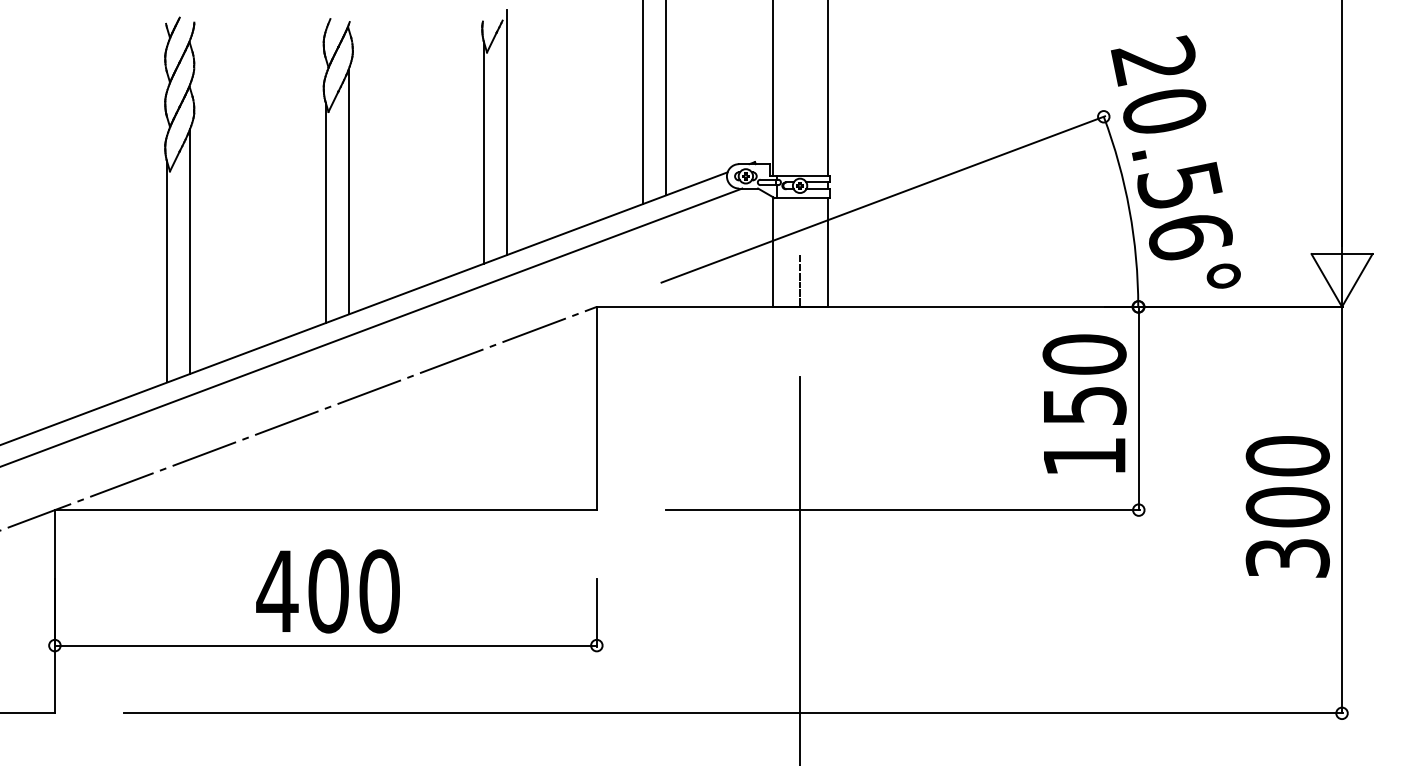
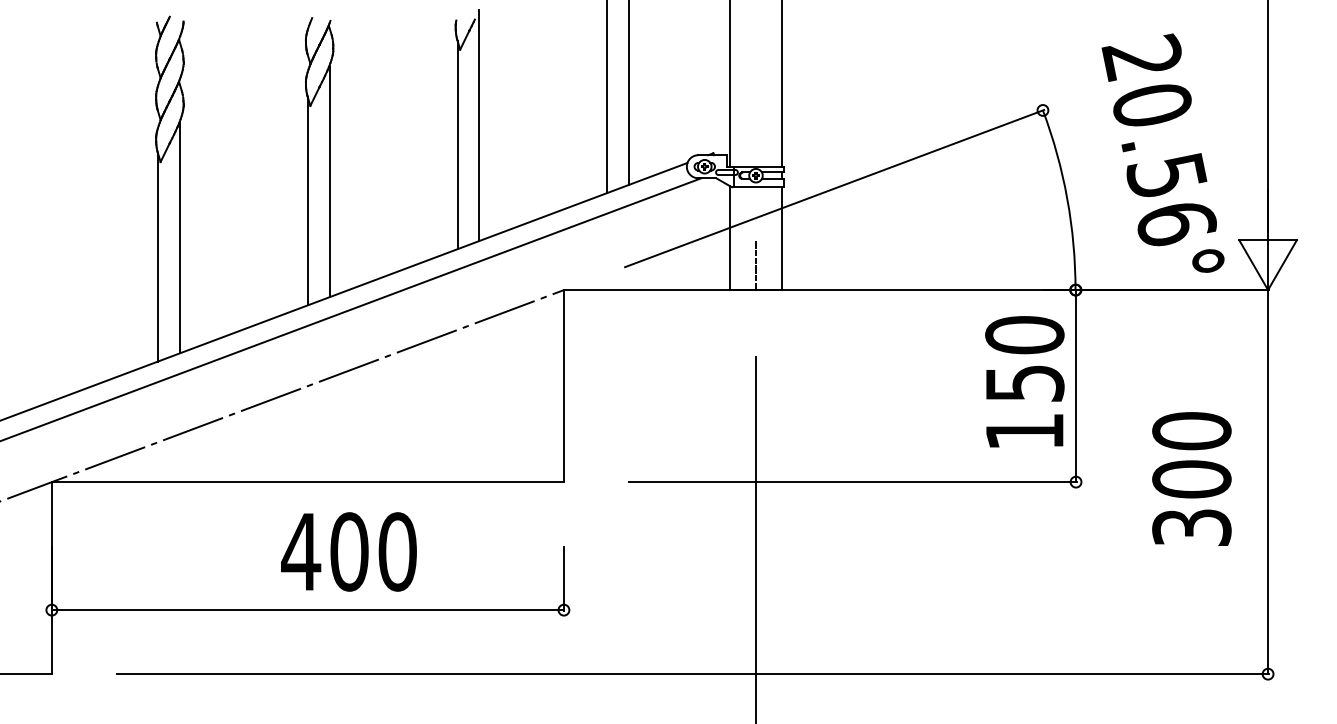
text: (1175, 161) -> (1162, 152), moved
text: (1287, 506) -> (1191, 478), moved
text: (327, 590) -> (348, 551), moved

